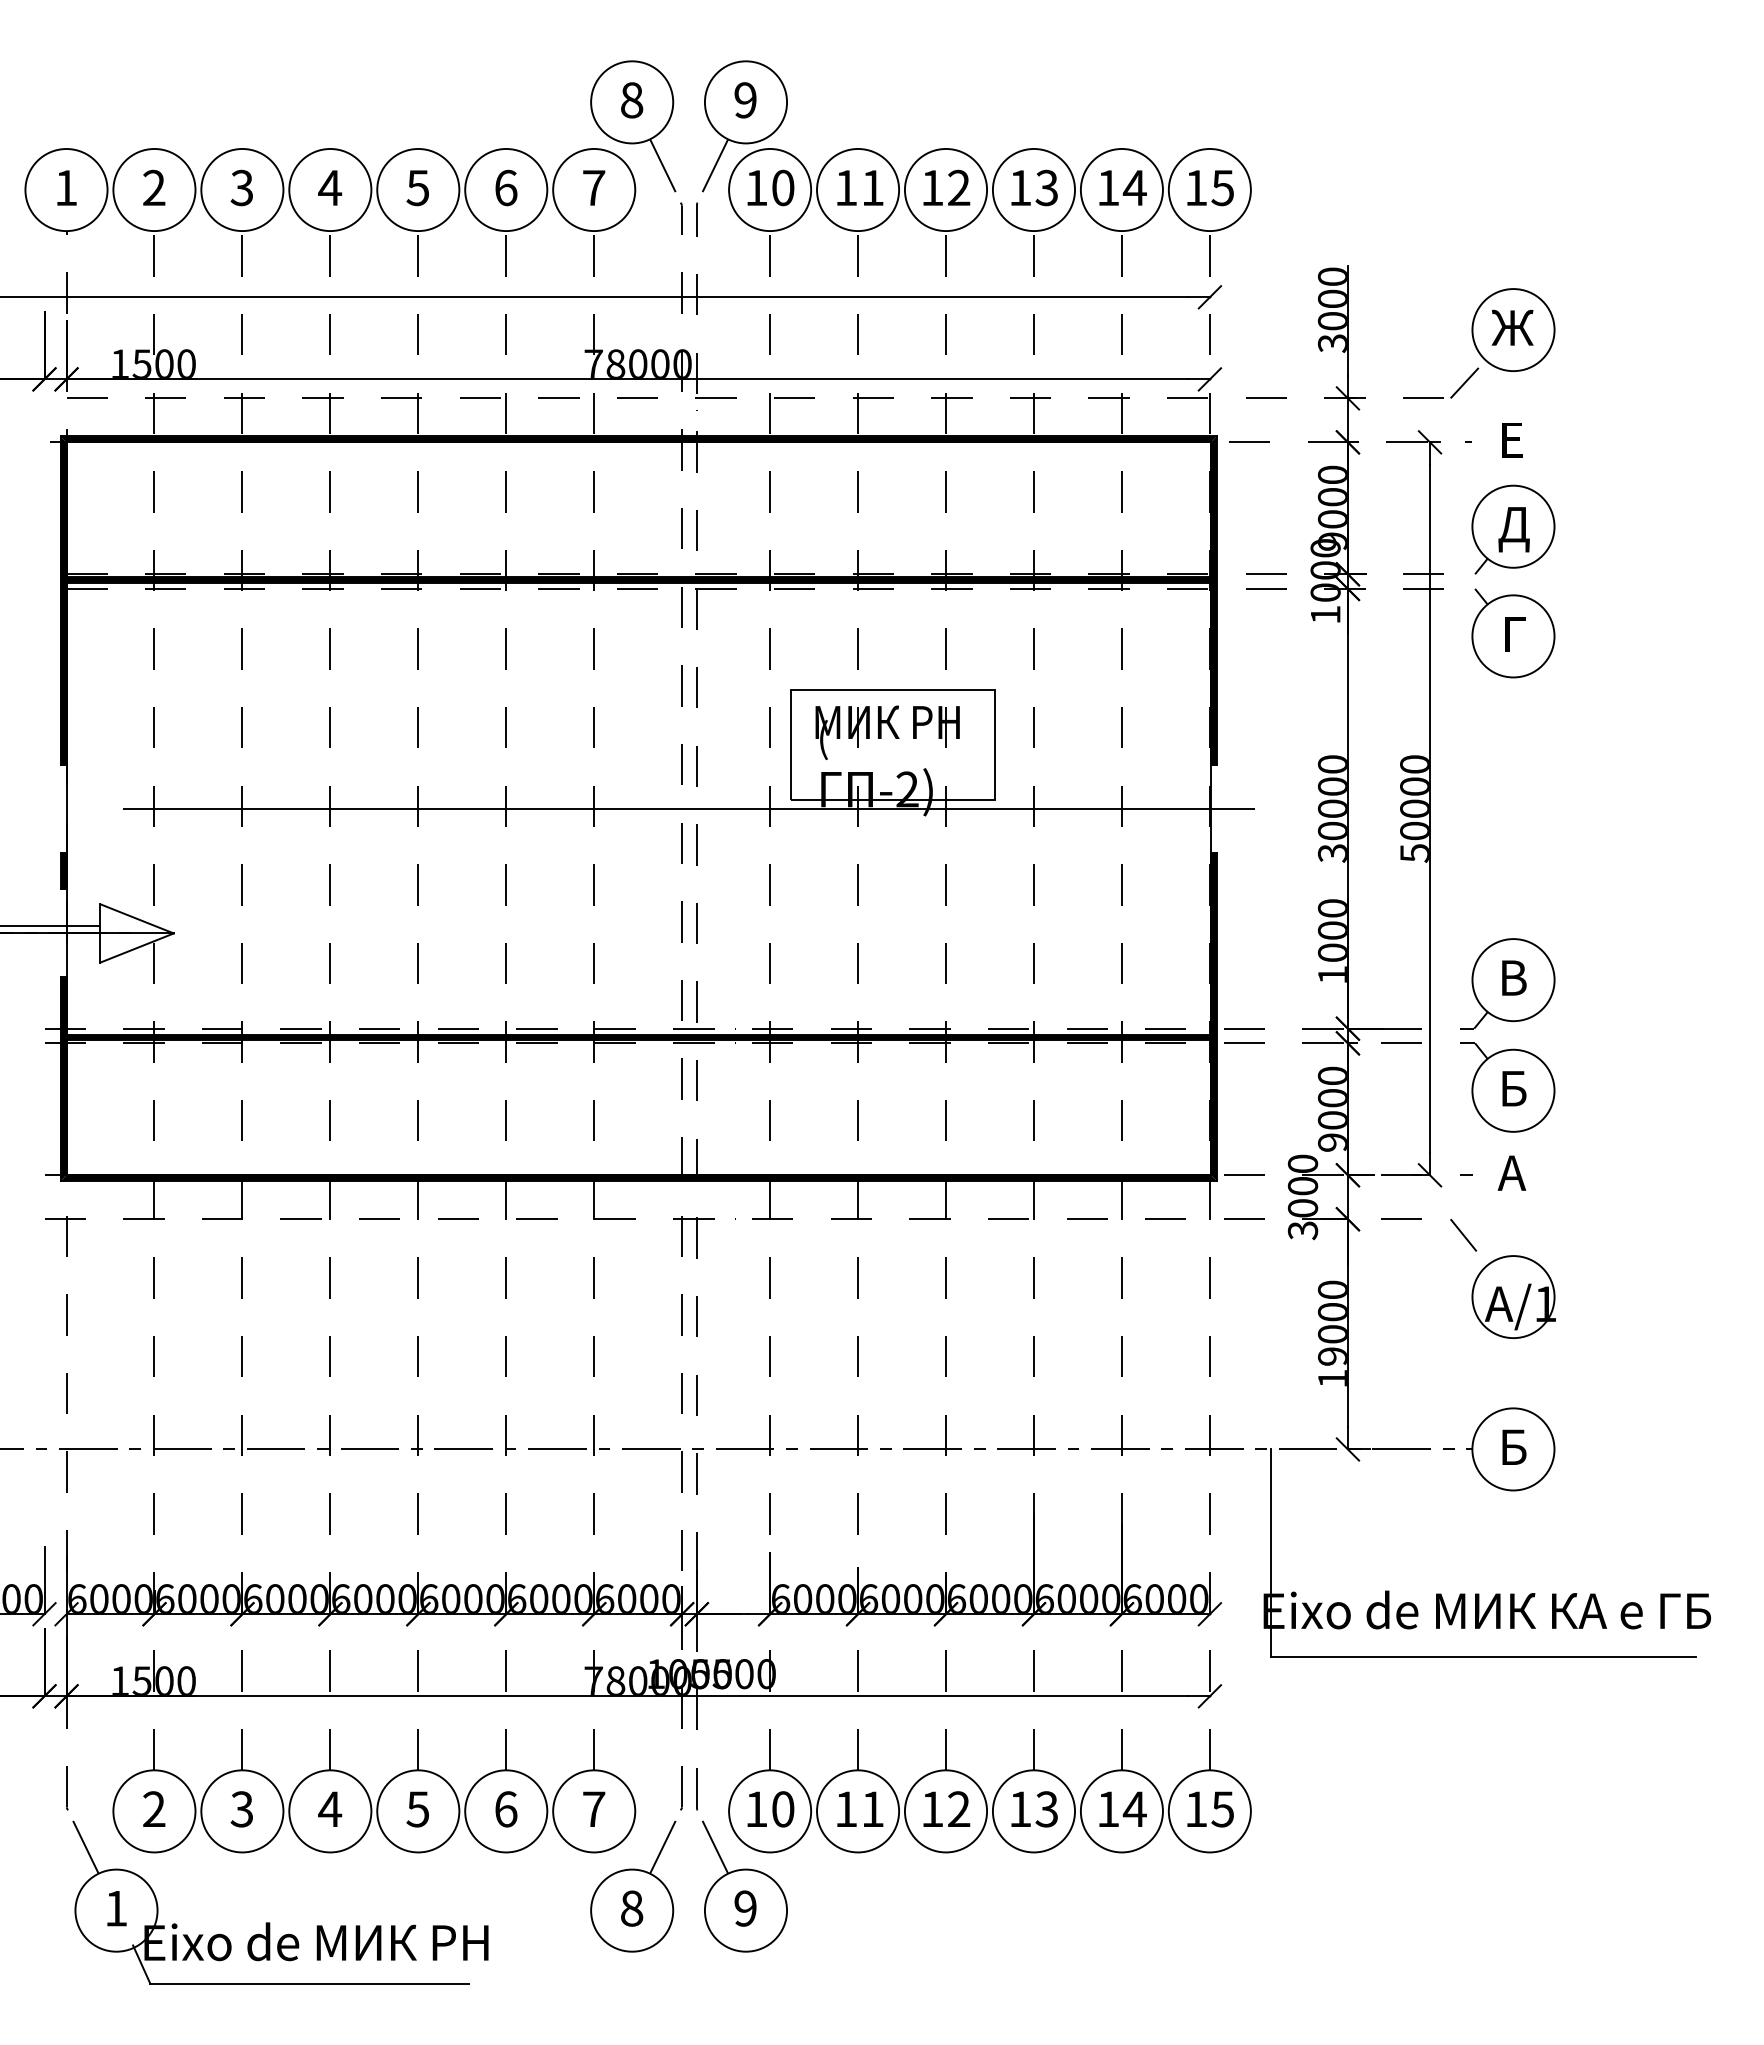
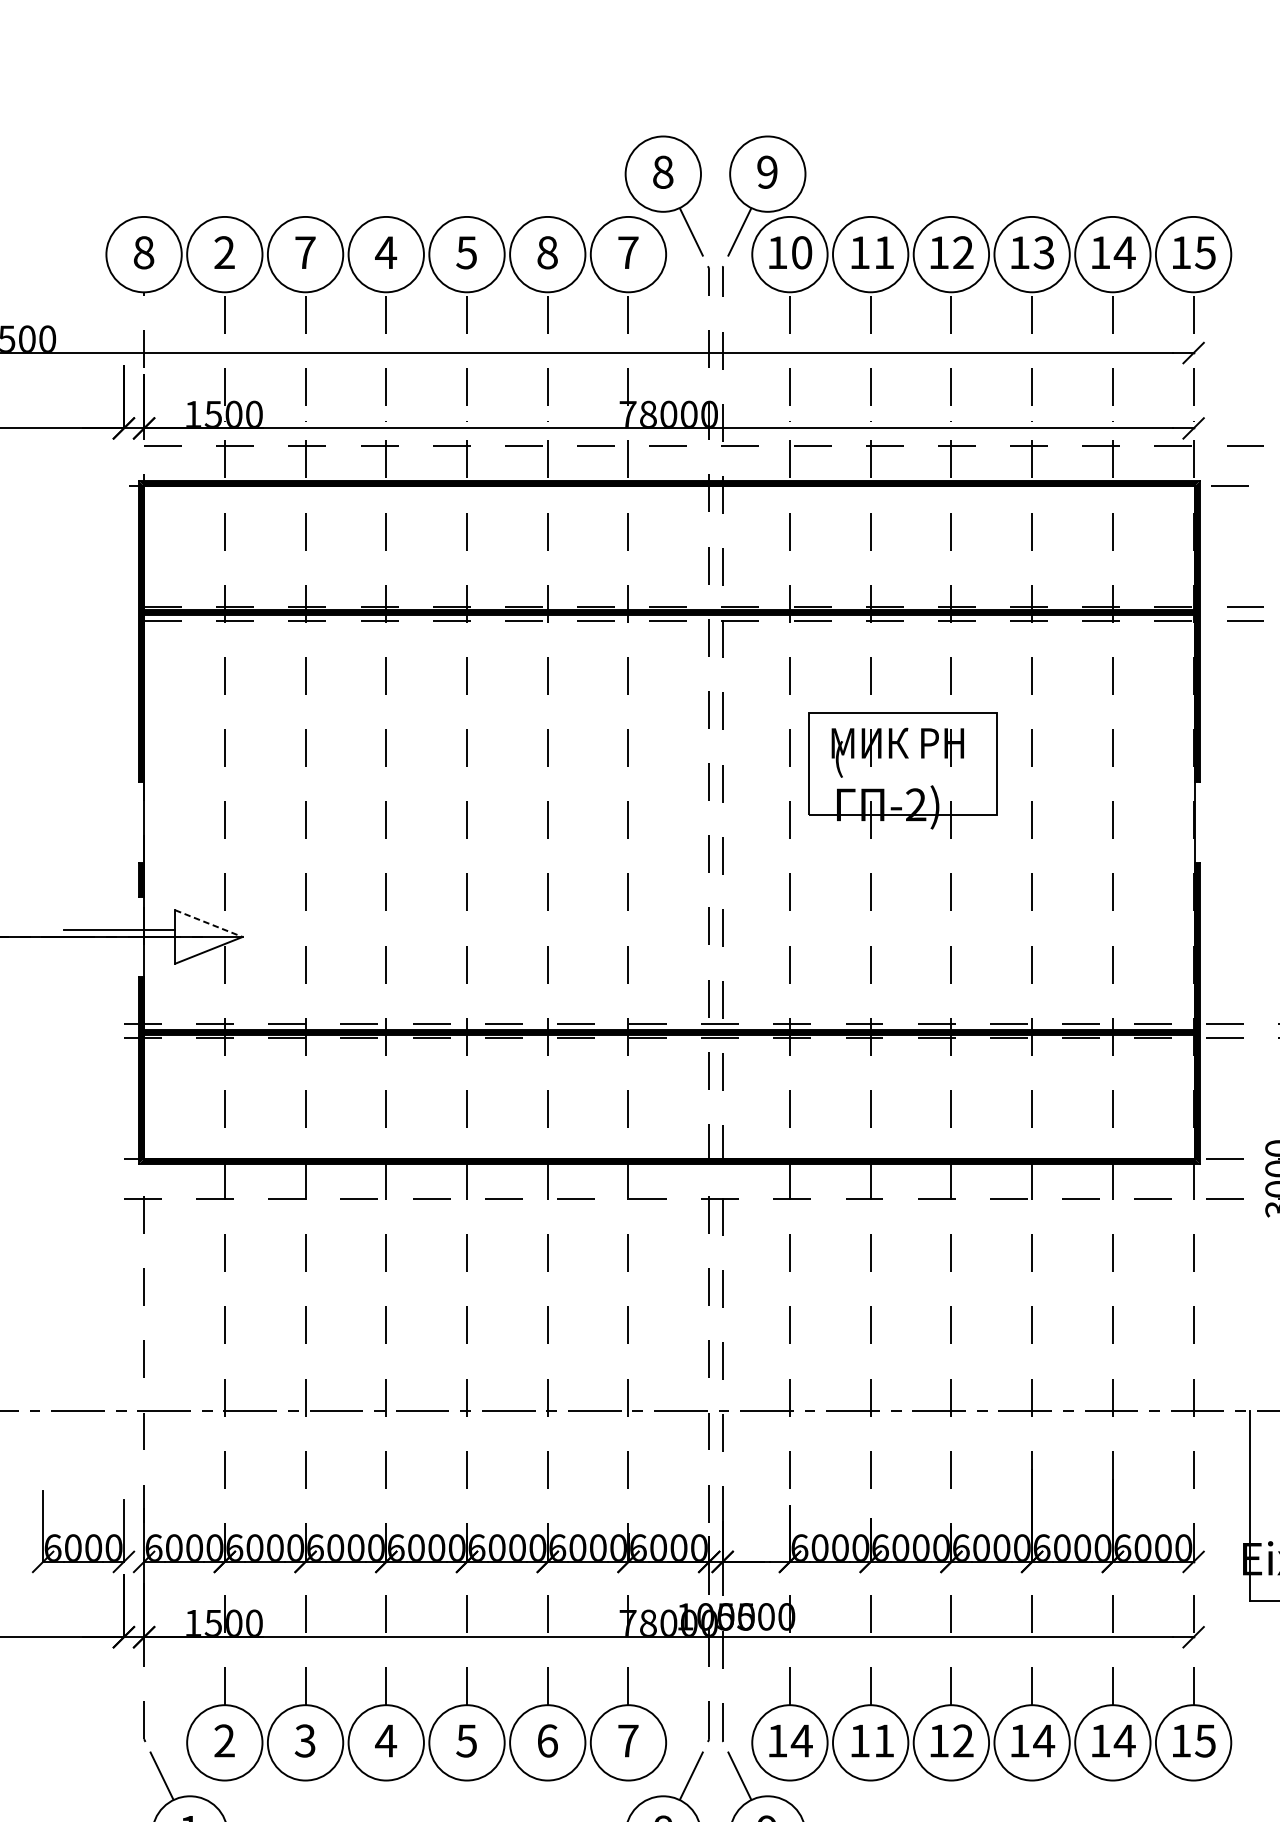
text: (241, 187) -> (304, 252), 3 -> 7
text: (506, 187) -> (547, 252), 6 -> 8
text: (66, 188) -> (144, 253), 1 -> 8
line: (660, 808) -> (689, 822), removed
line: (137, 918) -> (209, 923), solid -> dashed
text: (783, 1809) -> (802, 1741), 10 -> 14
text: (1046, 1809) -> (1043, 1741), 13 -> 14

